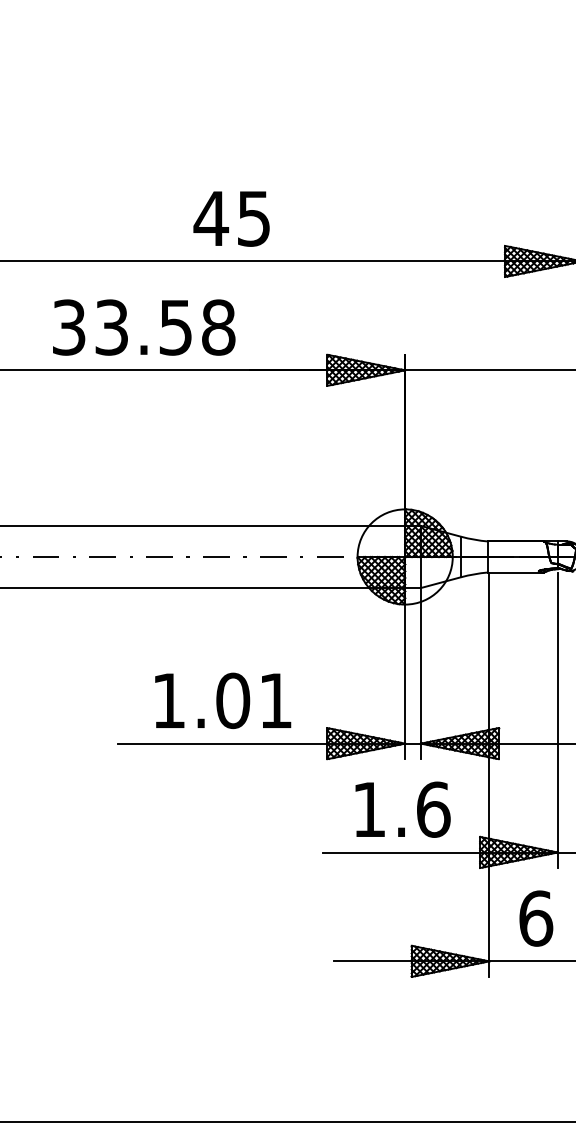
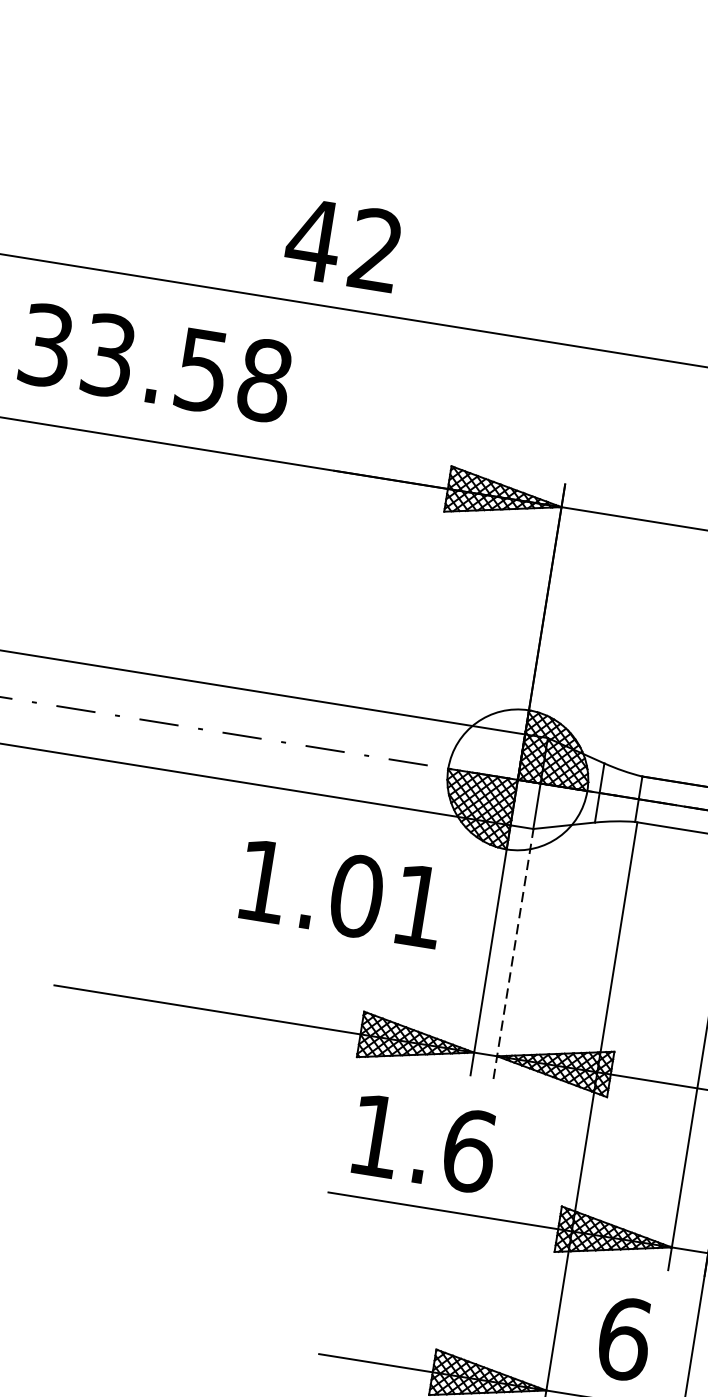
text: (253, 218) -> (375, 249), 45 -> 42
text: (144, 327) -> (156, 363), moved
line: (420, 673) -> (512, 953), solid -> dashed
text: (223, 700) -> (342, 893), moved
text: (402, 809) -> (424, 1143), moved

